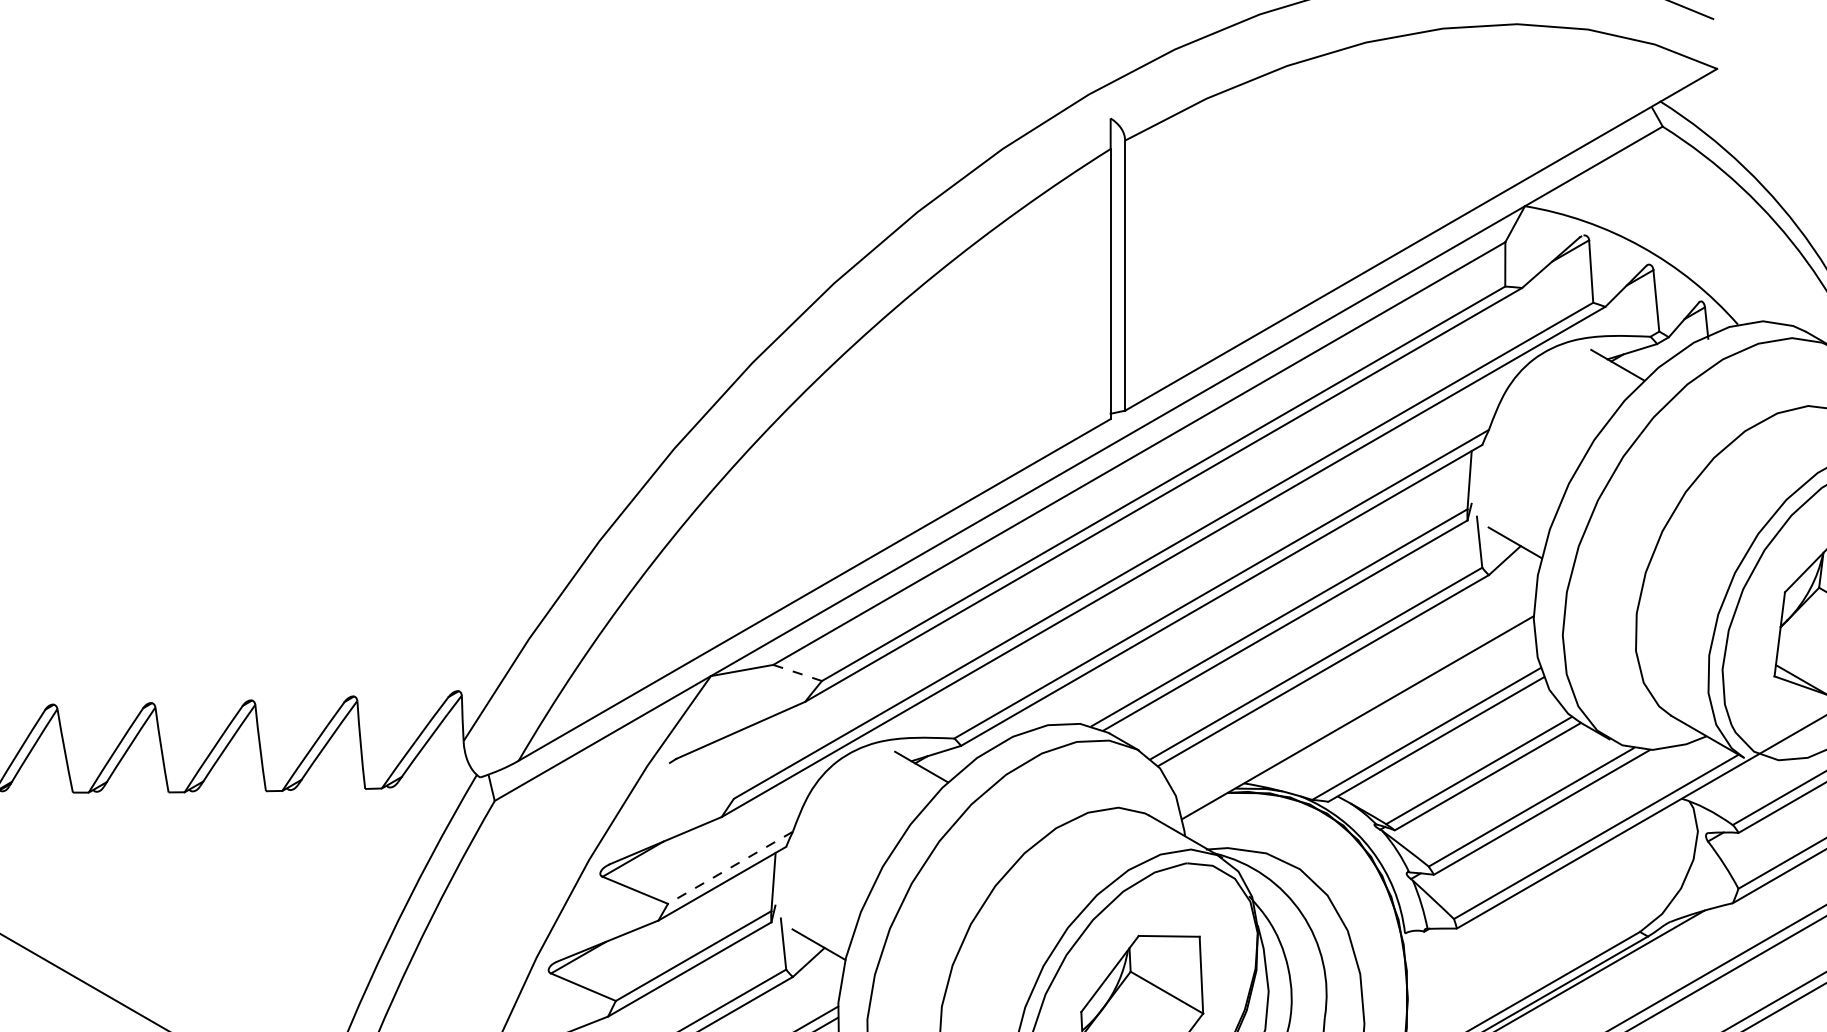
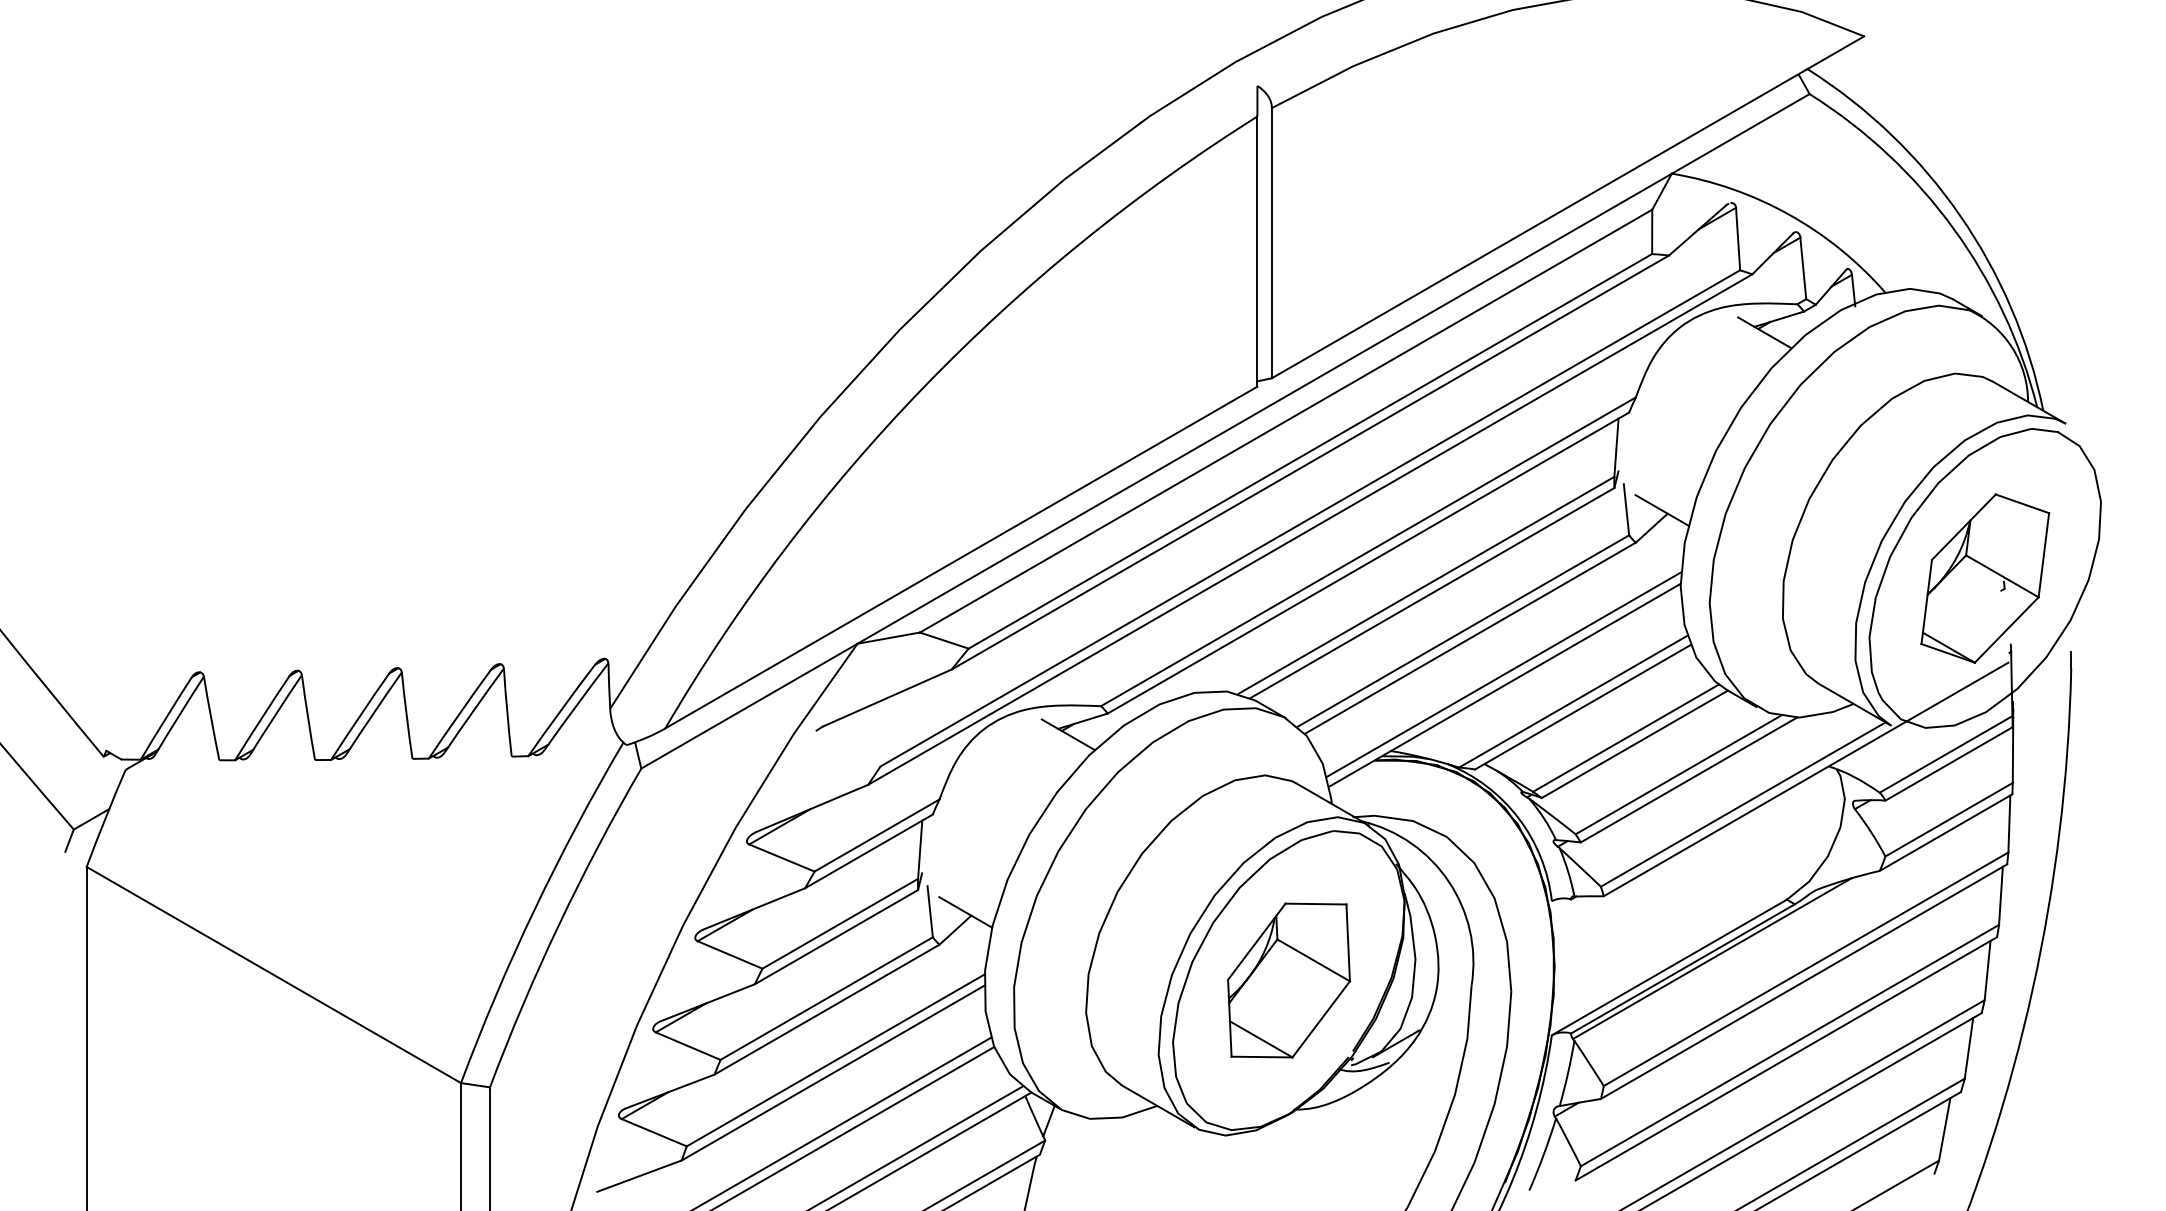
line: (797, 672) -> (944, 640), dashed -> solid
line: (1357, 706) -> (1504, 674), added
line: (729, 867) -> (876, 835), dashed -> solid

